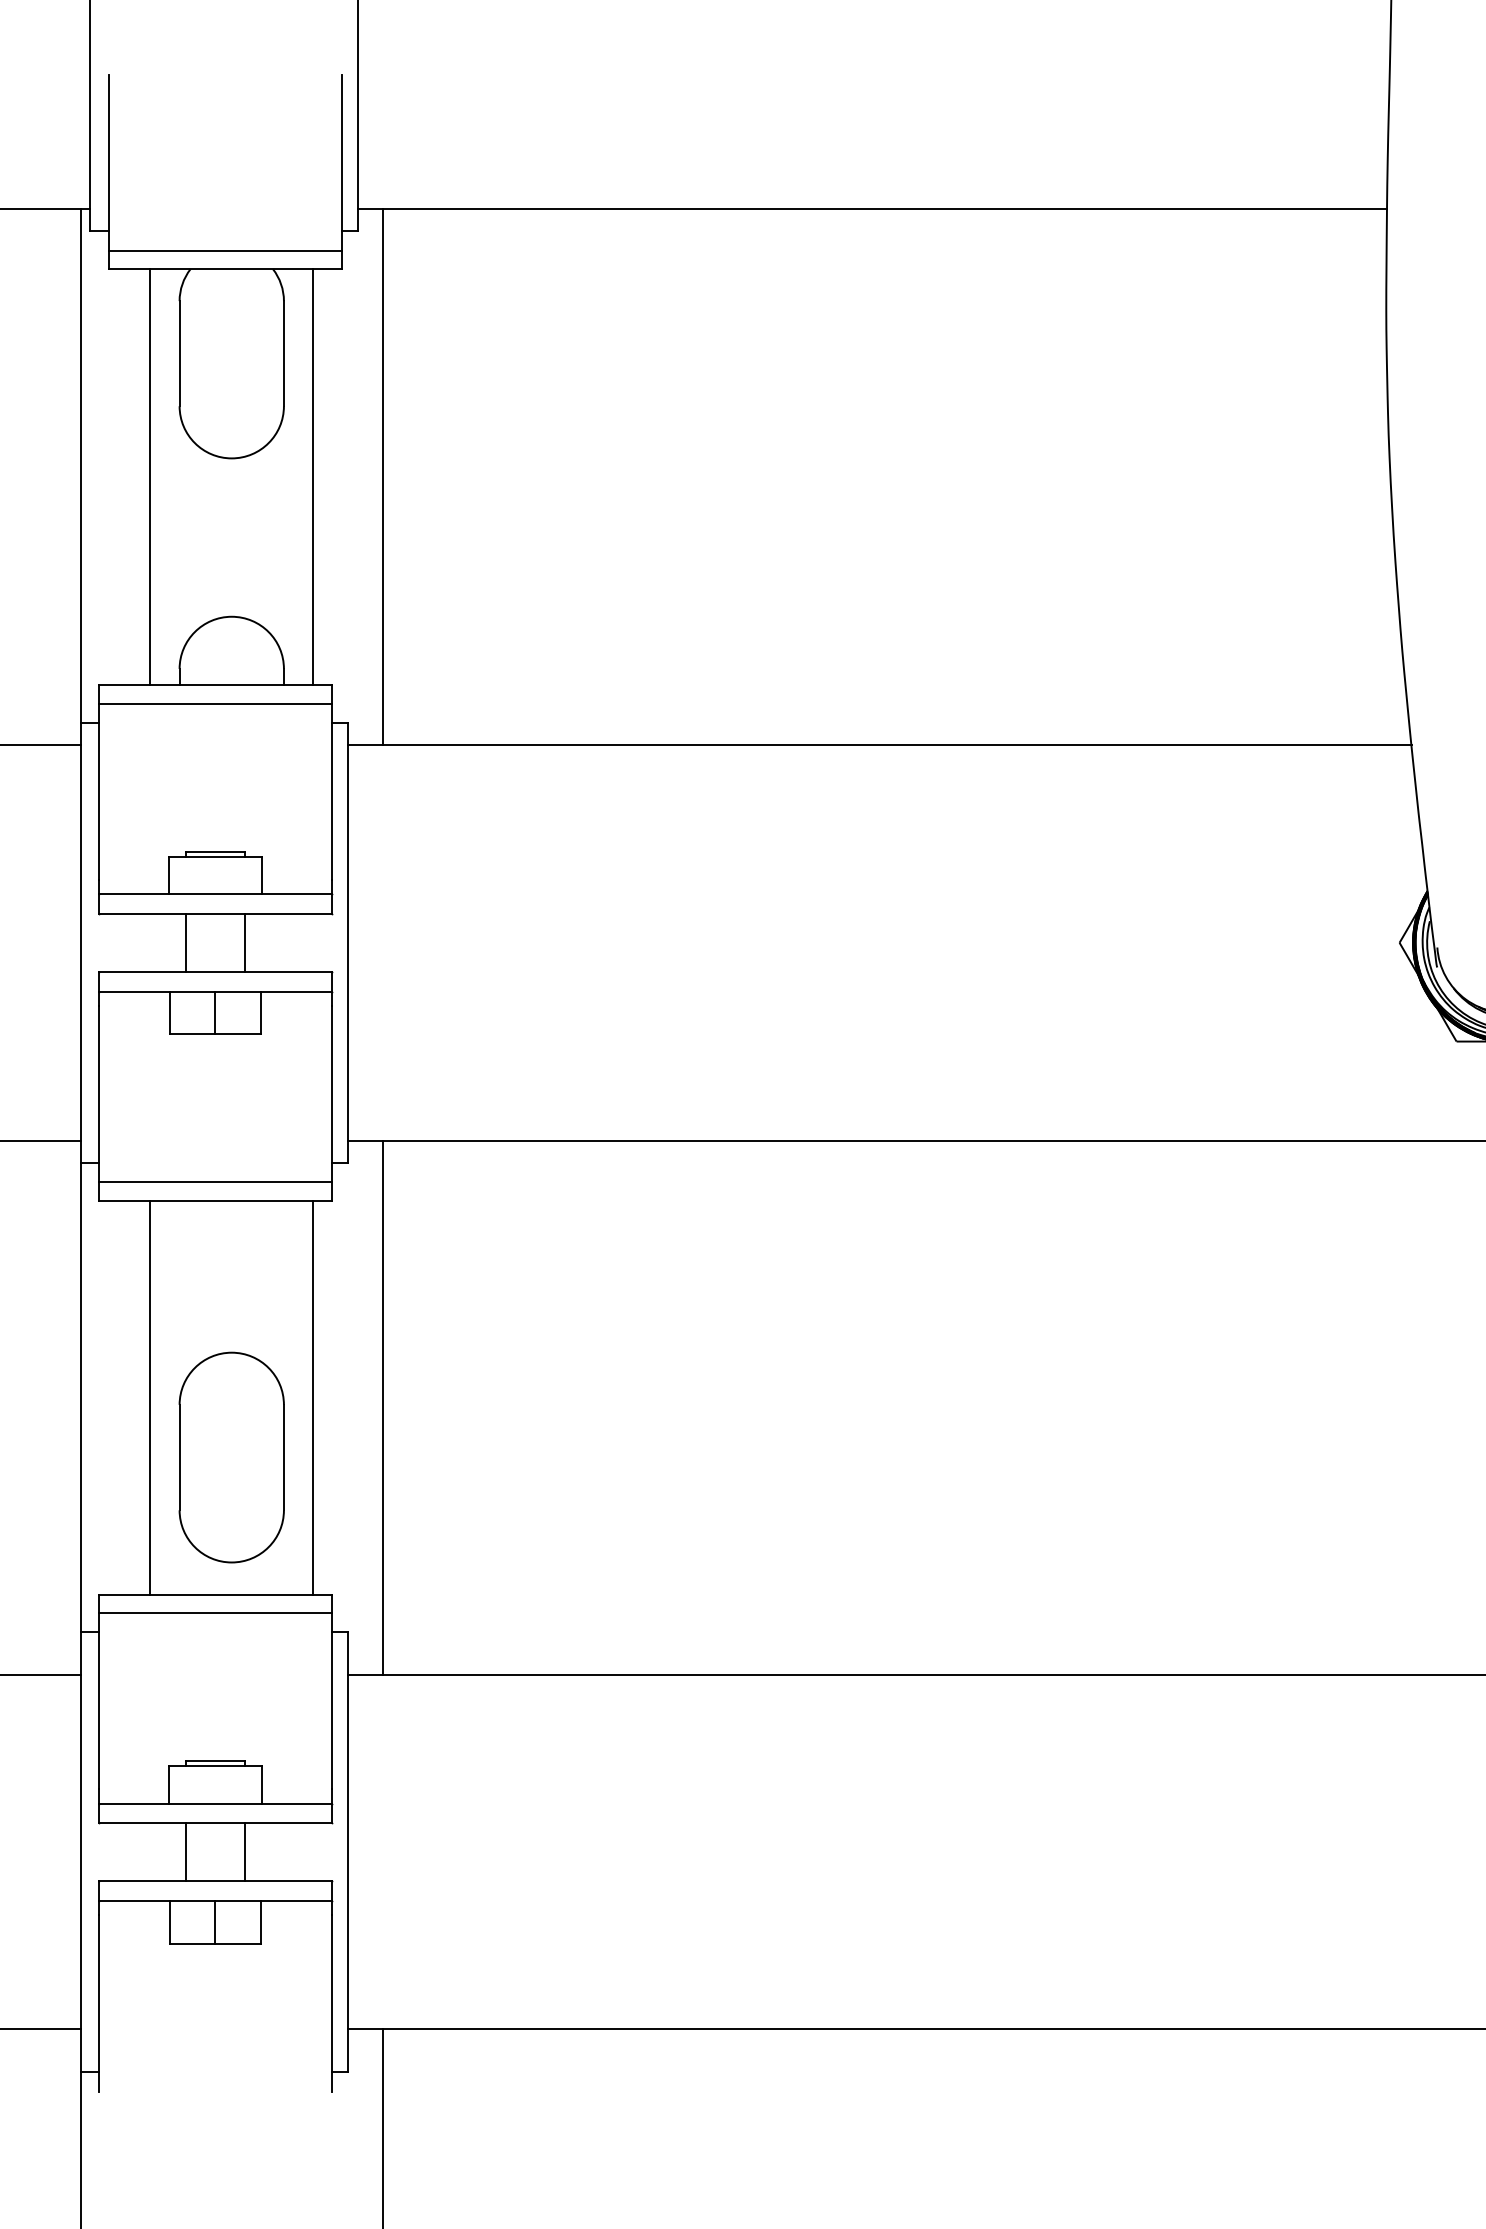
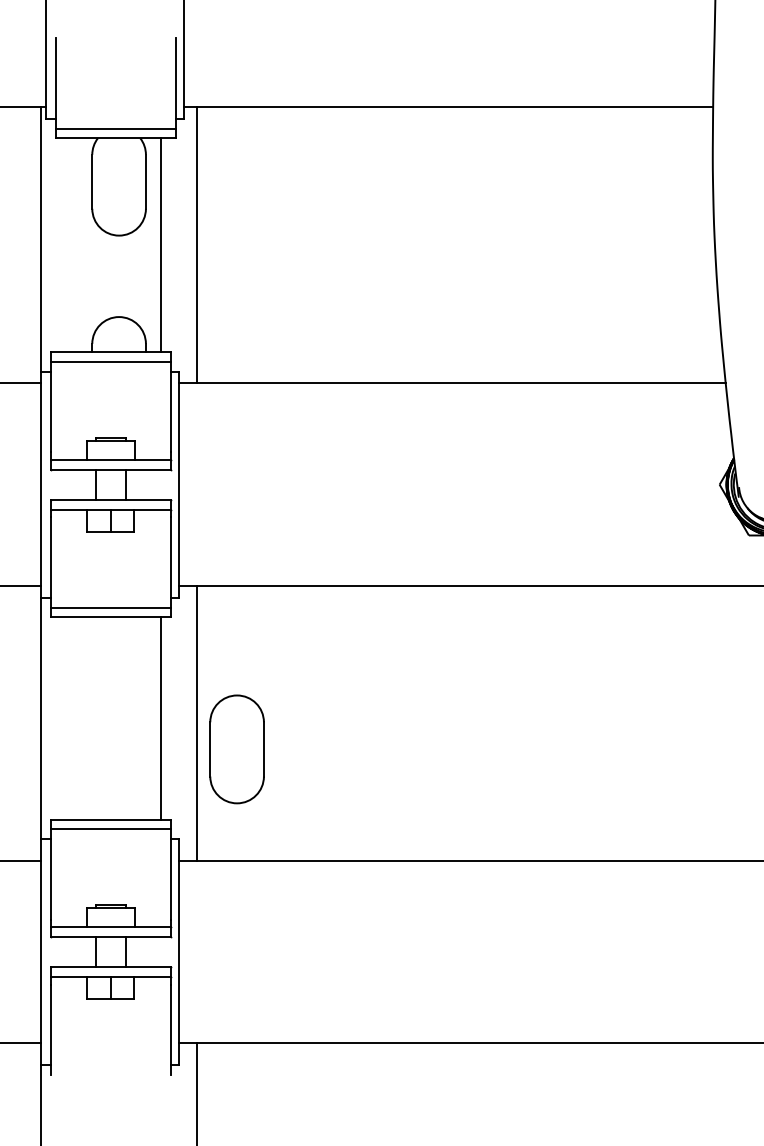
line: (150, 477) -> (77, 245), removed
line: (150, 1397) -> (77, 718), removed
part: (230, 1457) -> (236, 749), moved

